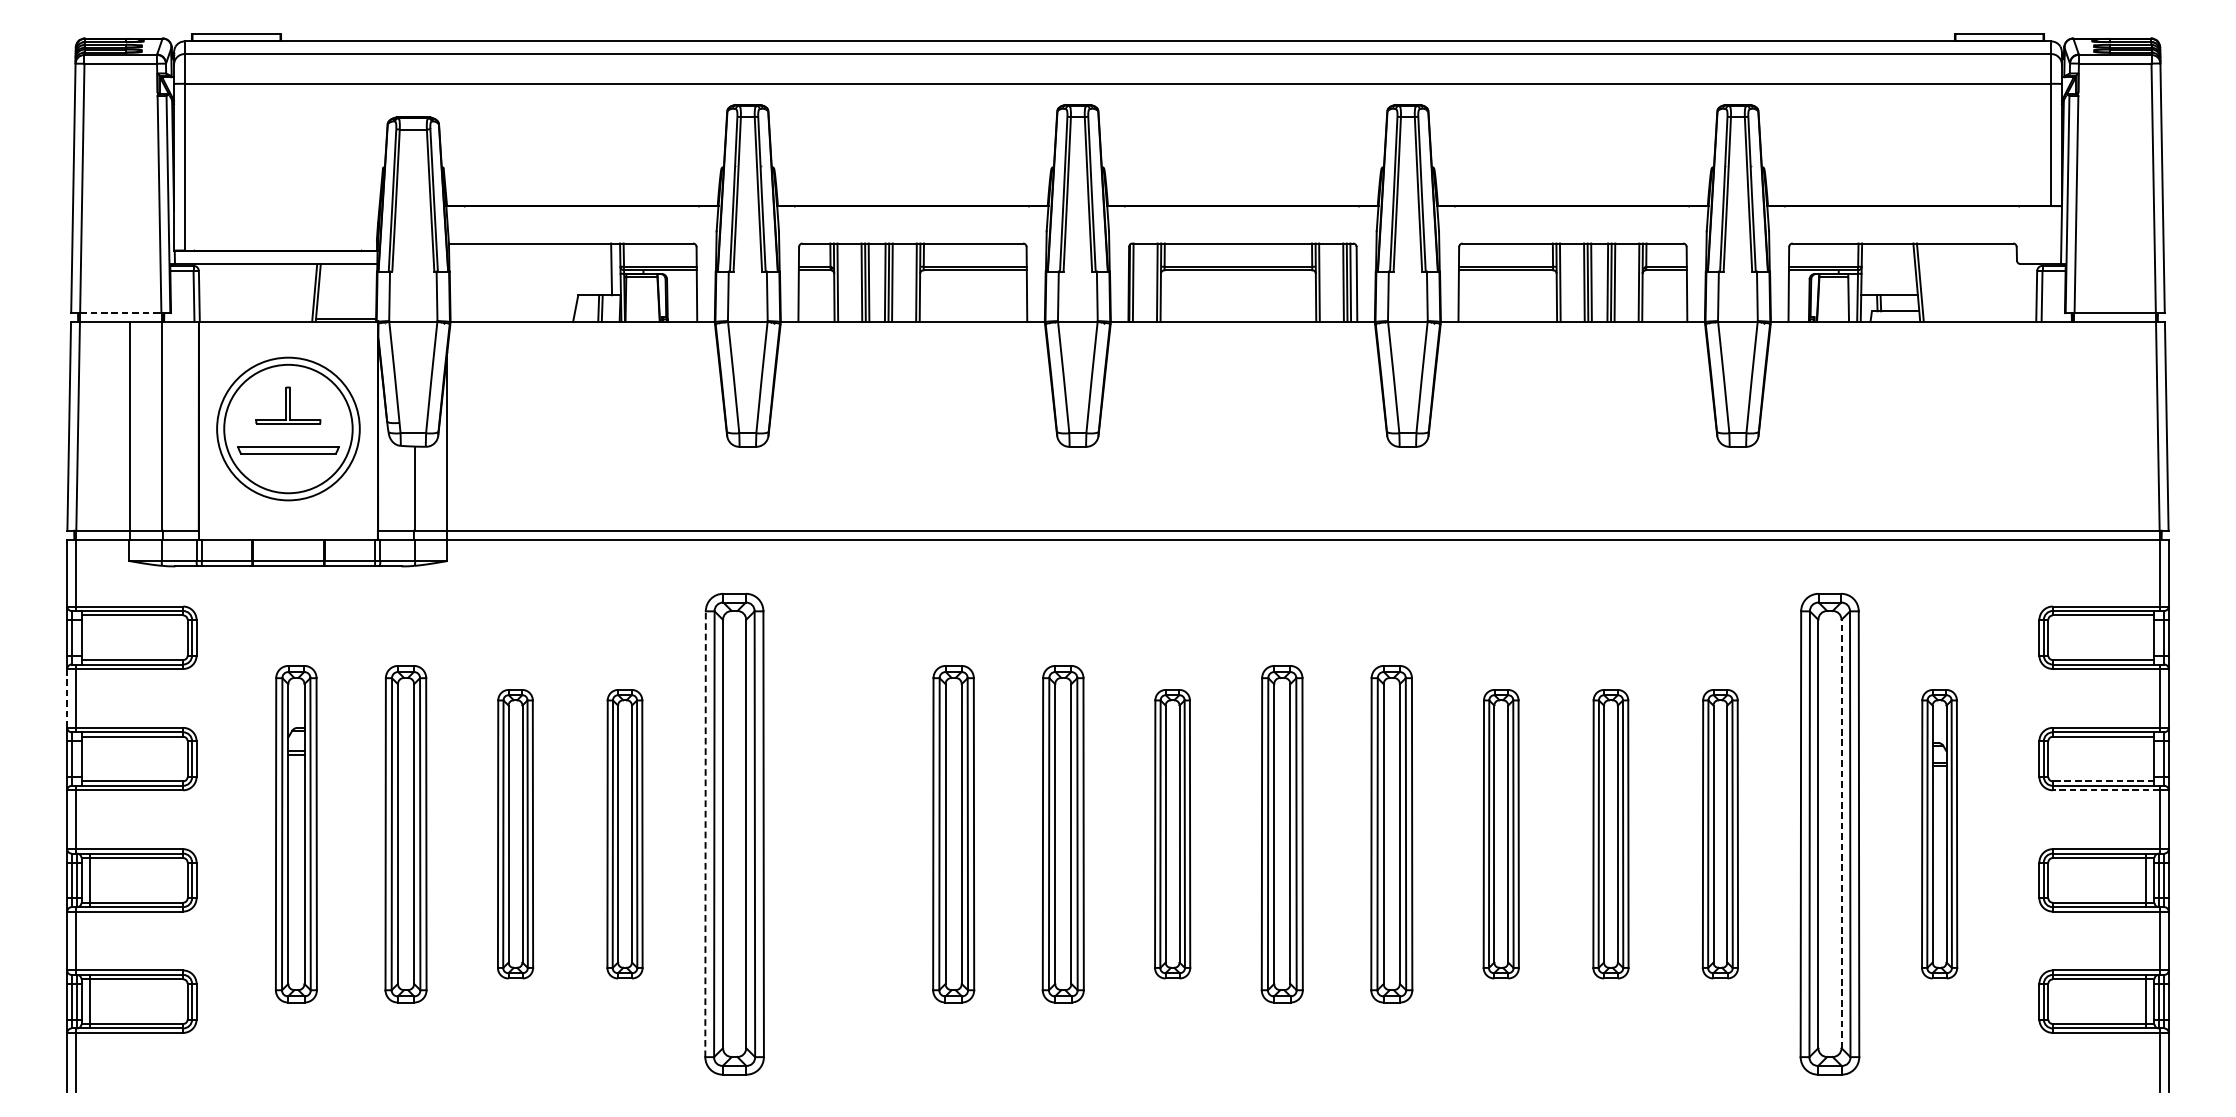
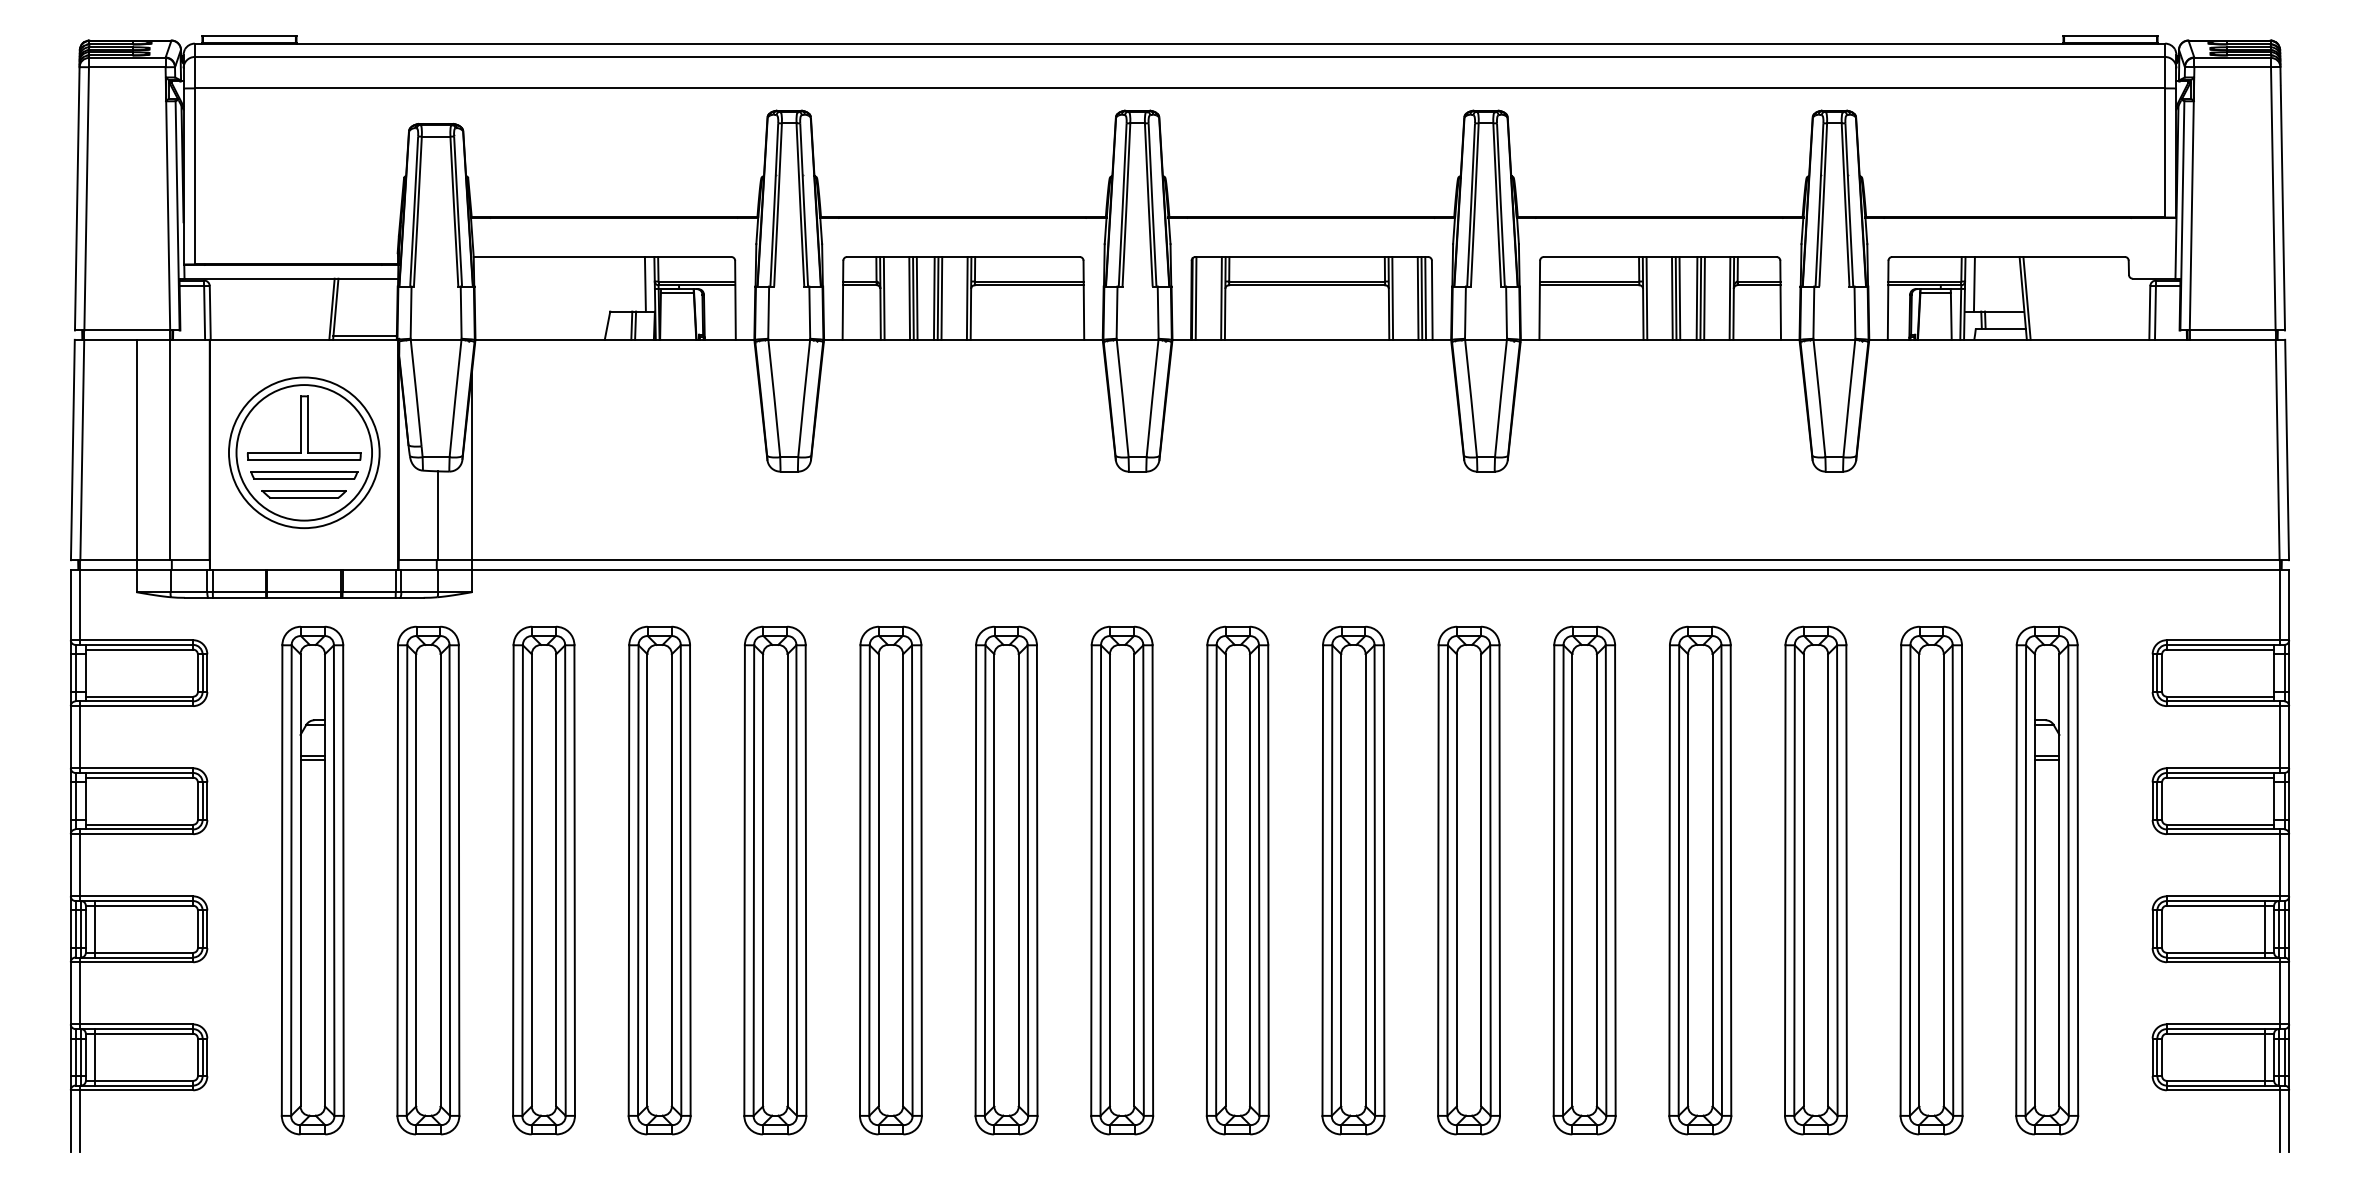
line: (1869, 268) -> (1973, 283), added
line: (120, 313) -> (127, 330), dashed -> solid
part: (287, 405) -> (303, 427), size x1.67
part: (287, 468) -> (303, 494), added
line: (66, 698) -> (70, 737), dashed -> solid
line: (2103, 781) -> (2220, 824), dashed -> solid
line: (2105, 790) -> (2222, 834), dashed -> solid
line: (1841, 833) -> (1943, 879), dashed -> solid
part: (296, 834) -> (312, 880), size x1.43
part: (406, 834) -> (428, 880), size x1.43
part: (515, 834) -> (543, 880), size x1.67
part: (624, 834) -> (659, 880), size x1.67
line: (705, 834) -> (744, 880), dashed -> solid
part: (843, 834) -> (890, 880), added
part: (953, 834) -> (1006, 880), size x1.43
part: (1063, 834) -> (1122, 880), size x1.43
part: (1172, 834) -> (1237, 880), size x1.67
part: (1282, 834) -> (1353, 880), size x1.43
part: (1391, 834) -> (1468, 880), size x1.43
part: (1501, 834) -> (1584, 880), size x1.67
part: (1611, 834) -> (1700, 880), size x1.67
part: (1720, 834) -> (1815, 880), size x1.67
part: (1939, 834) -> (2047, 880), size x1.67

